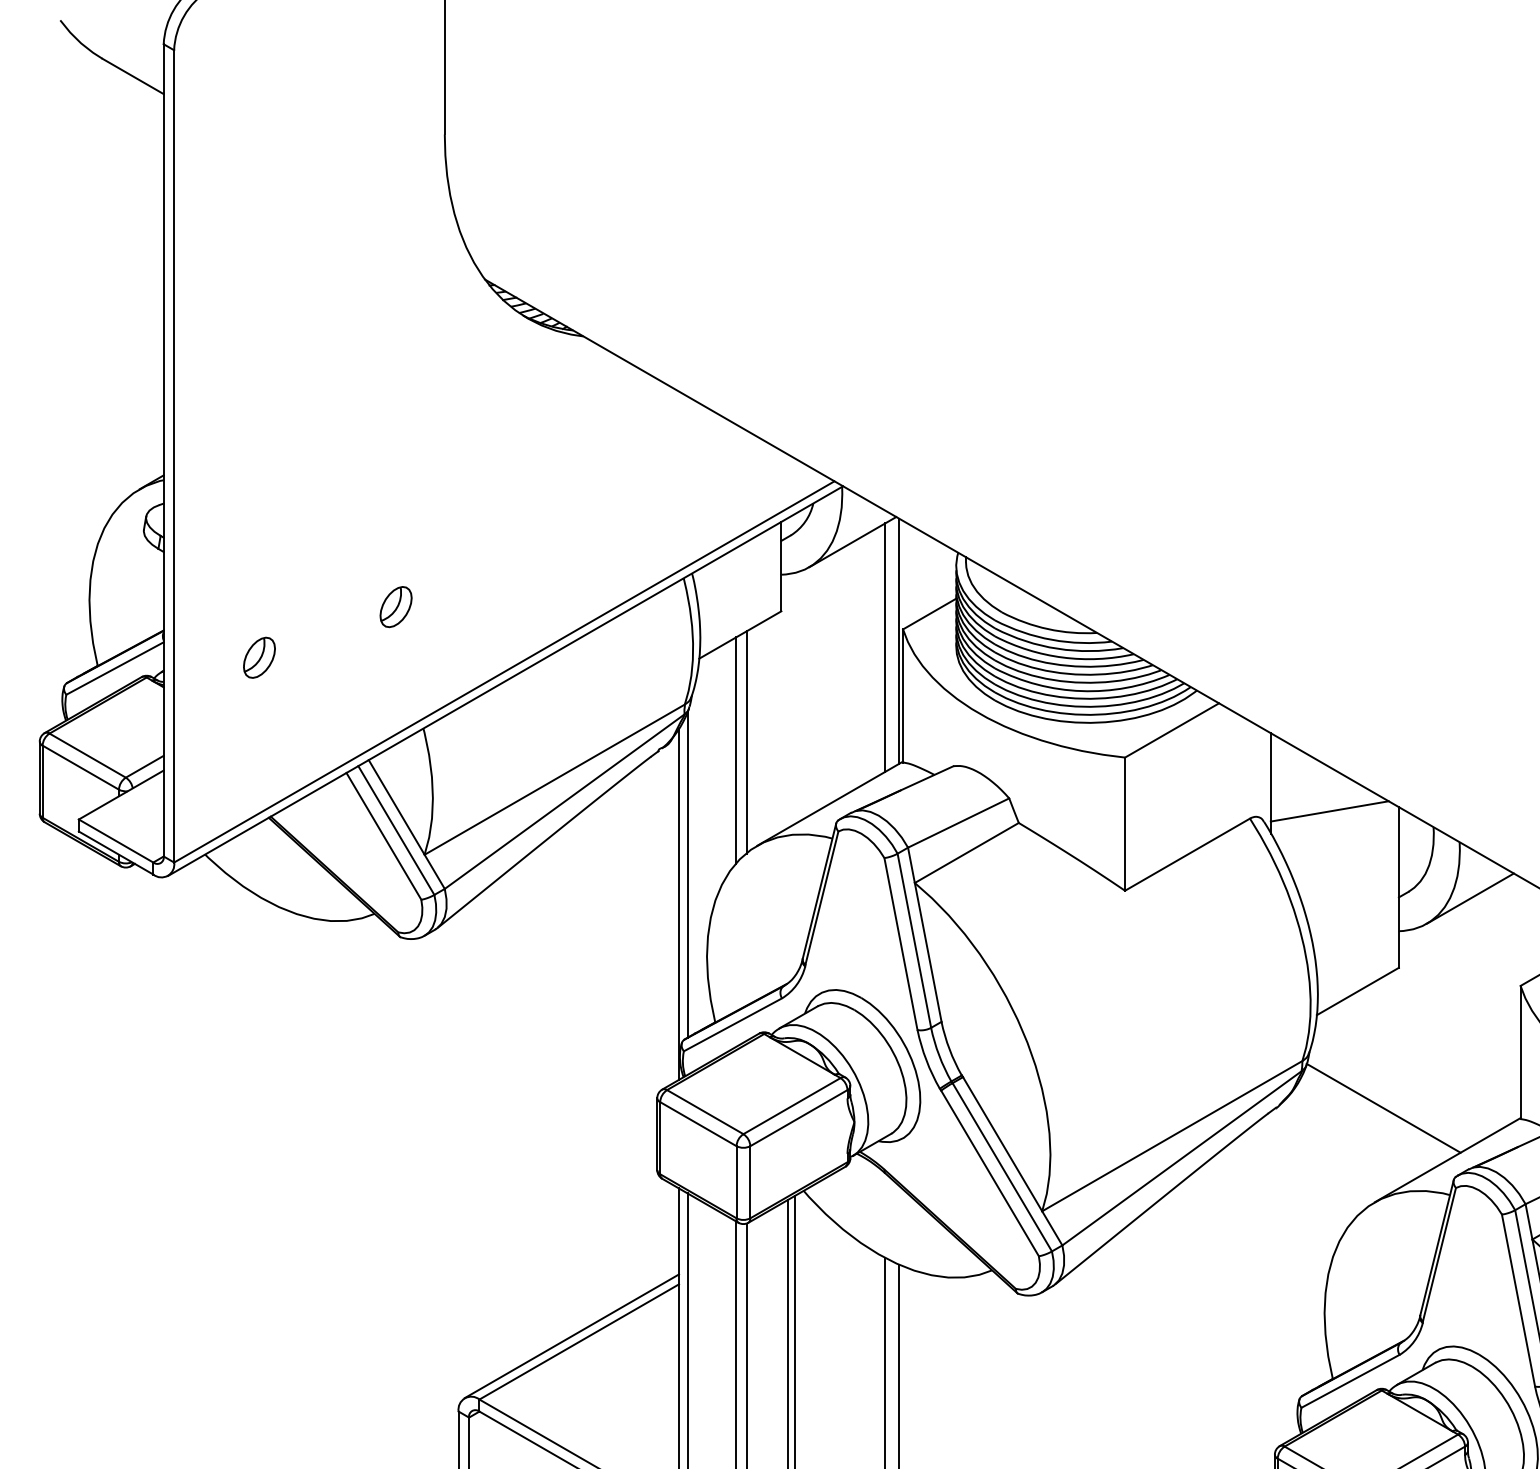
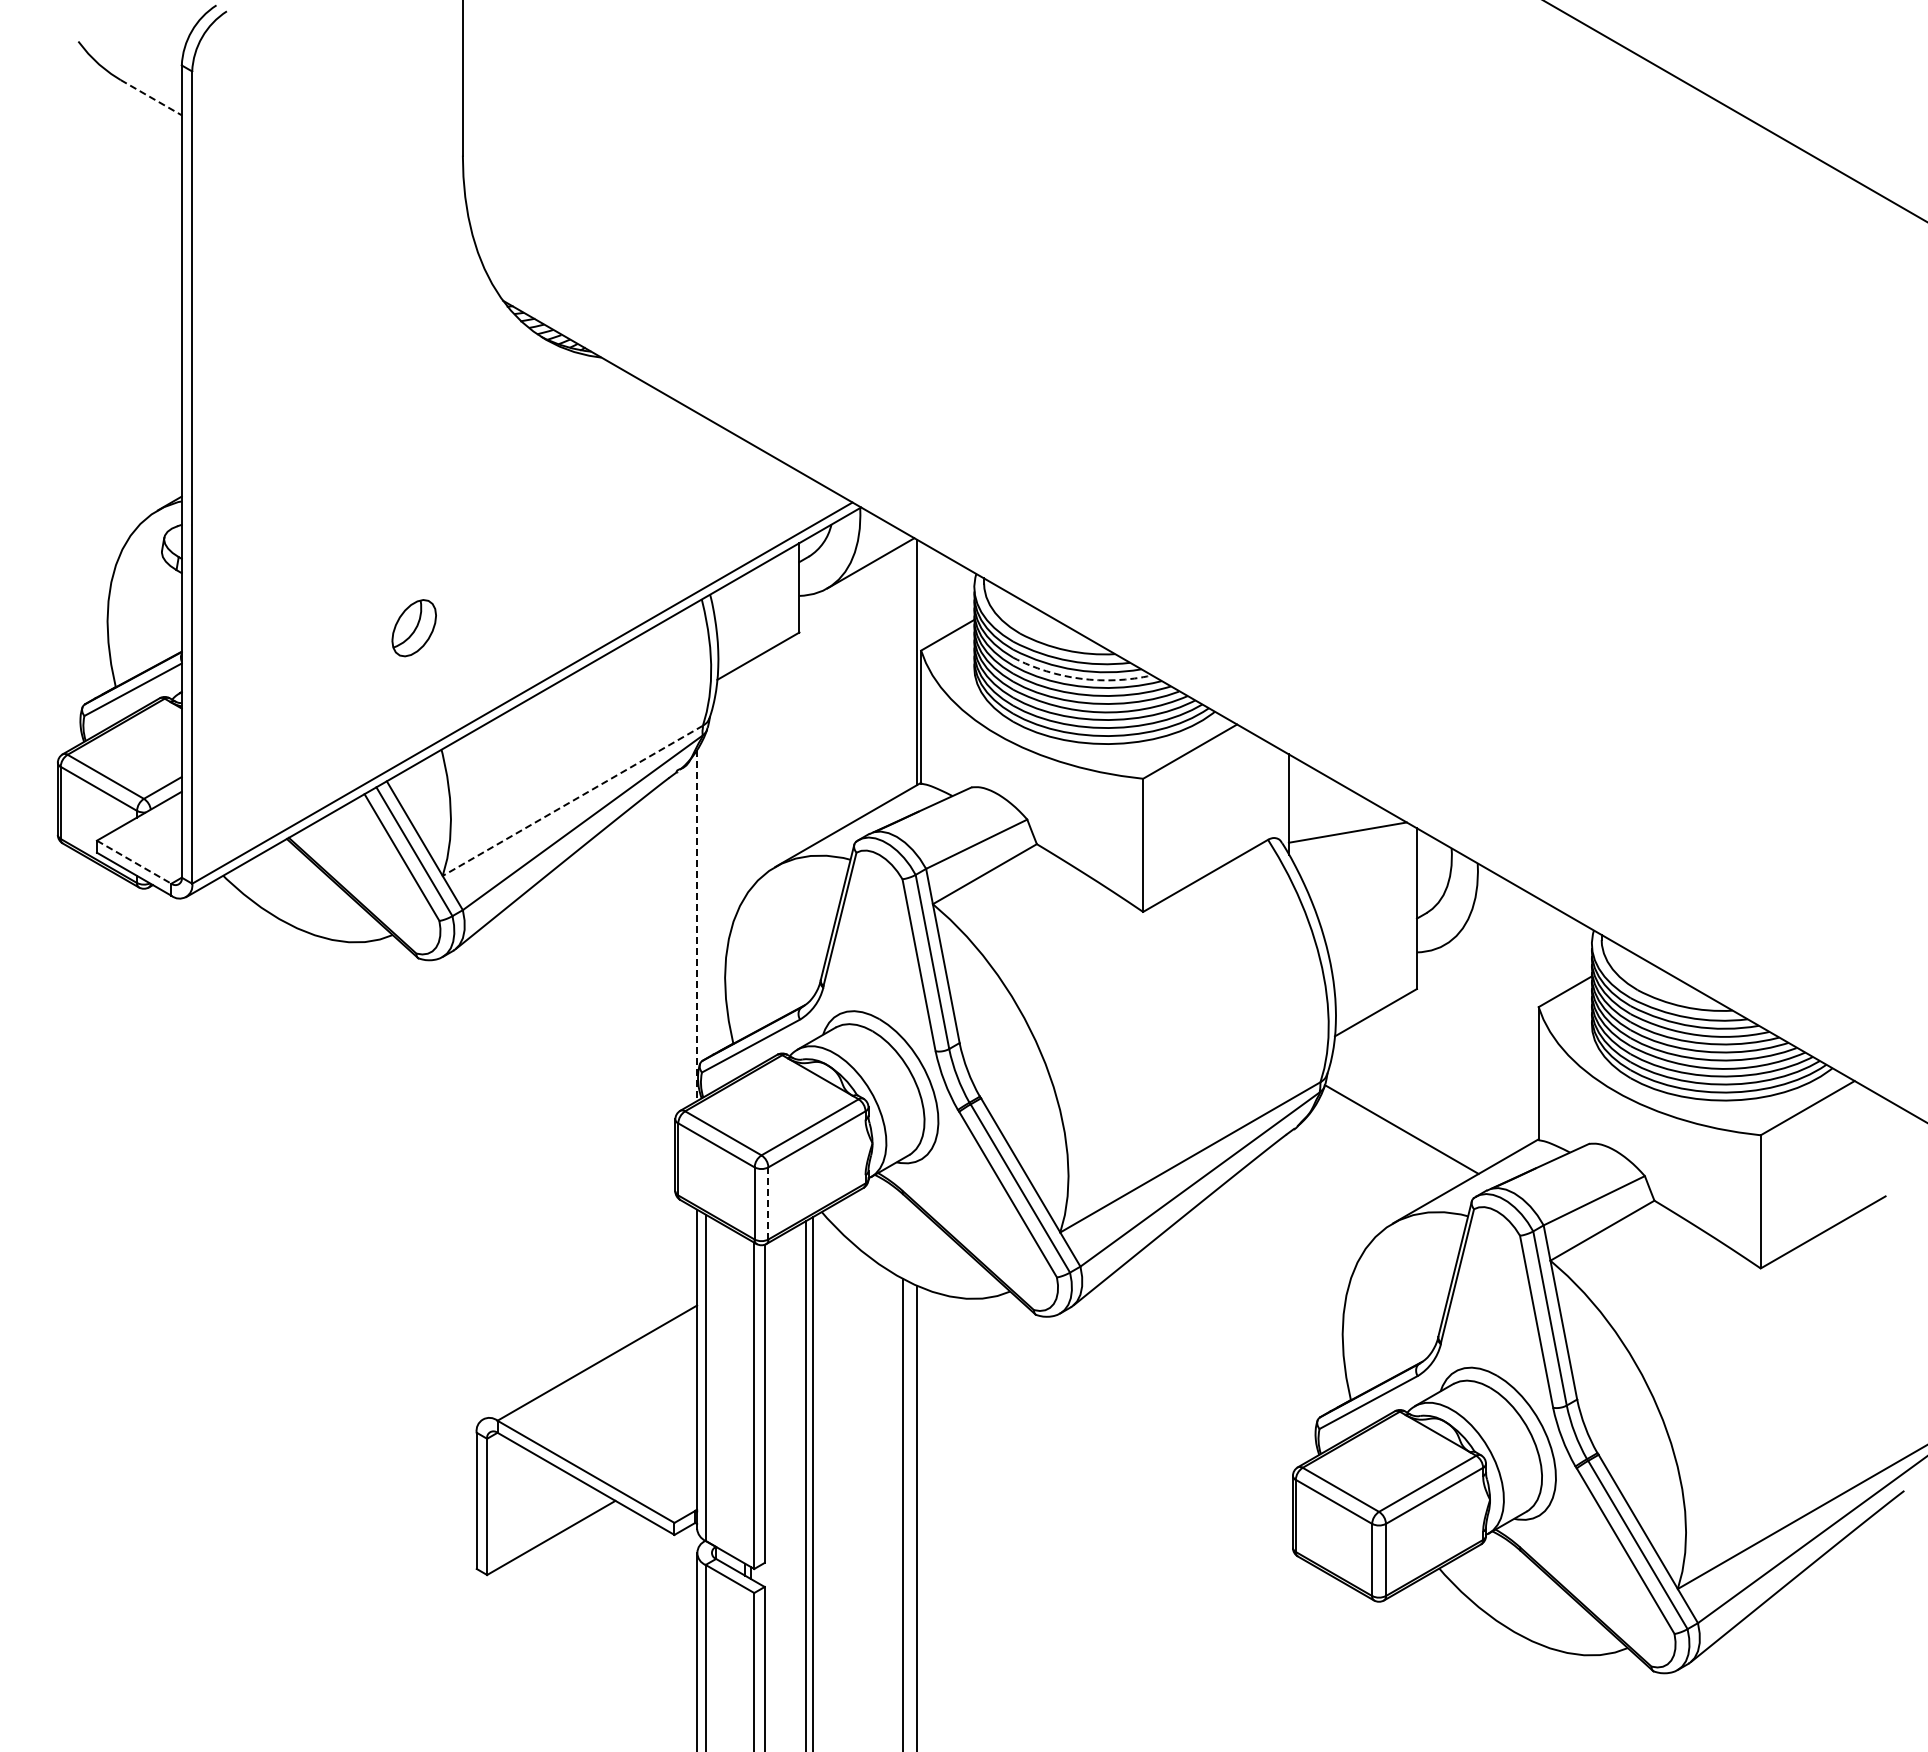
line: (133, 76) -> (151, 97), solid -> dashed
part: (395, 607) -> (413, 628), size x1.4
line: (885, 647) -> (903, 668), removed
part: (259, 657) -> (277, 678), removed
arc: (1062, 657) -> (1080, 678), solid -> dashed
line: (746, 742) -> (764, 763), removed
line: (736, 750) -> (754, 771), removed
line: (554, 780) -> (572, 801), solid -> dashed
line: (116, 841) -> (134, 862), solid -> dashed
line: (687, 875) -> (705, 896), removed
line: (1469, 898) -> (1487, 919), removed
line: (679, 904) -> (697, 925), solid -> dashed
line: (750, 1182) -> (768, 1203), solid -> dashed
line: (571, 1336) -> (589, 1357), removed

